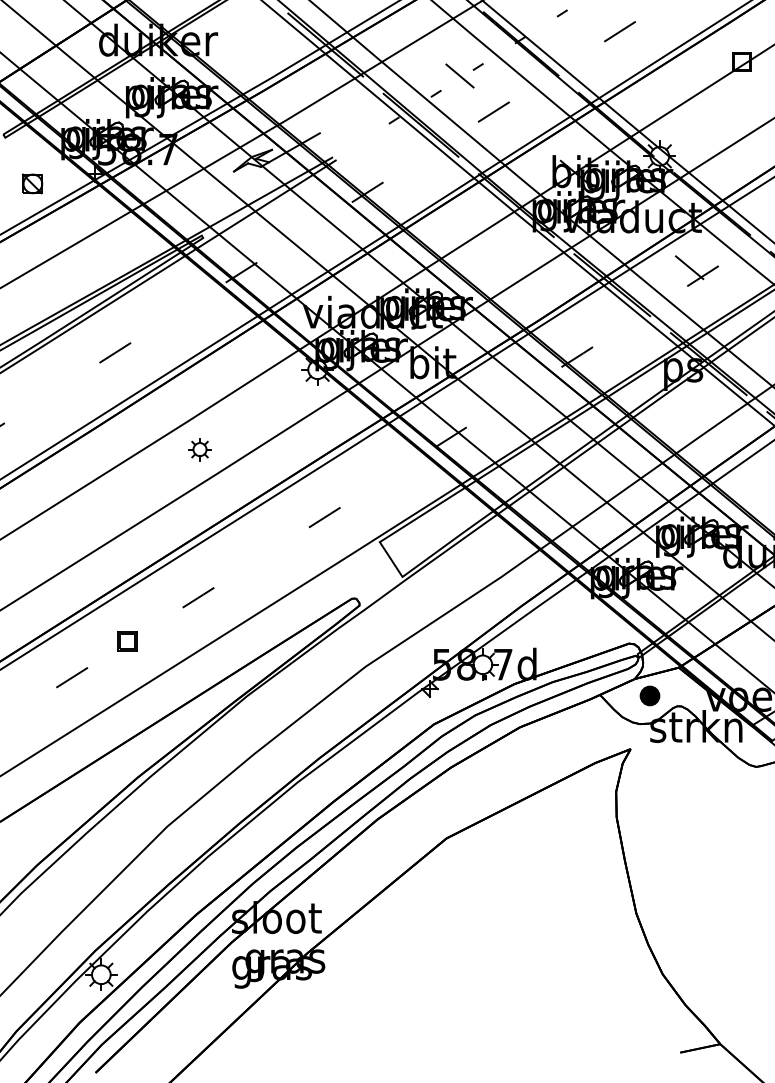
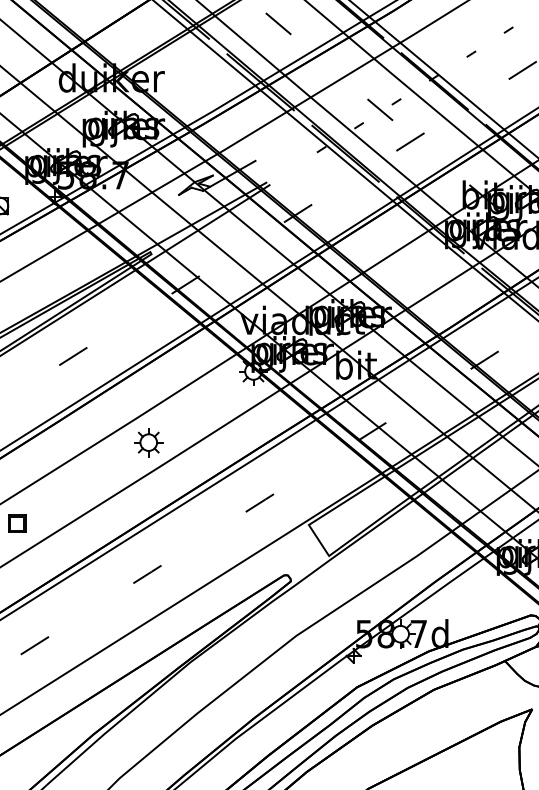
part: (199, 449) -> (148, 442), size x1.43
part: (127, 641) -> (17, 523), moved

